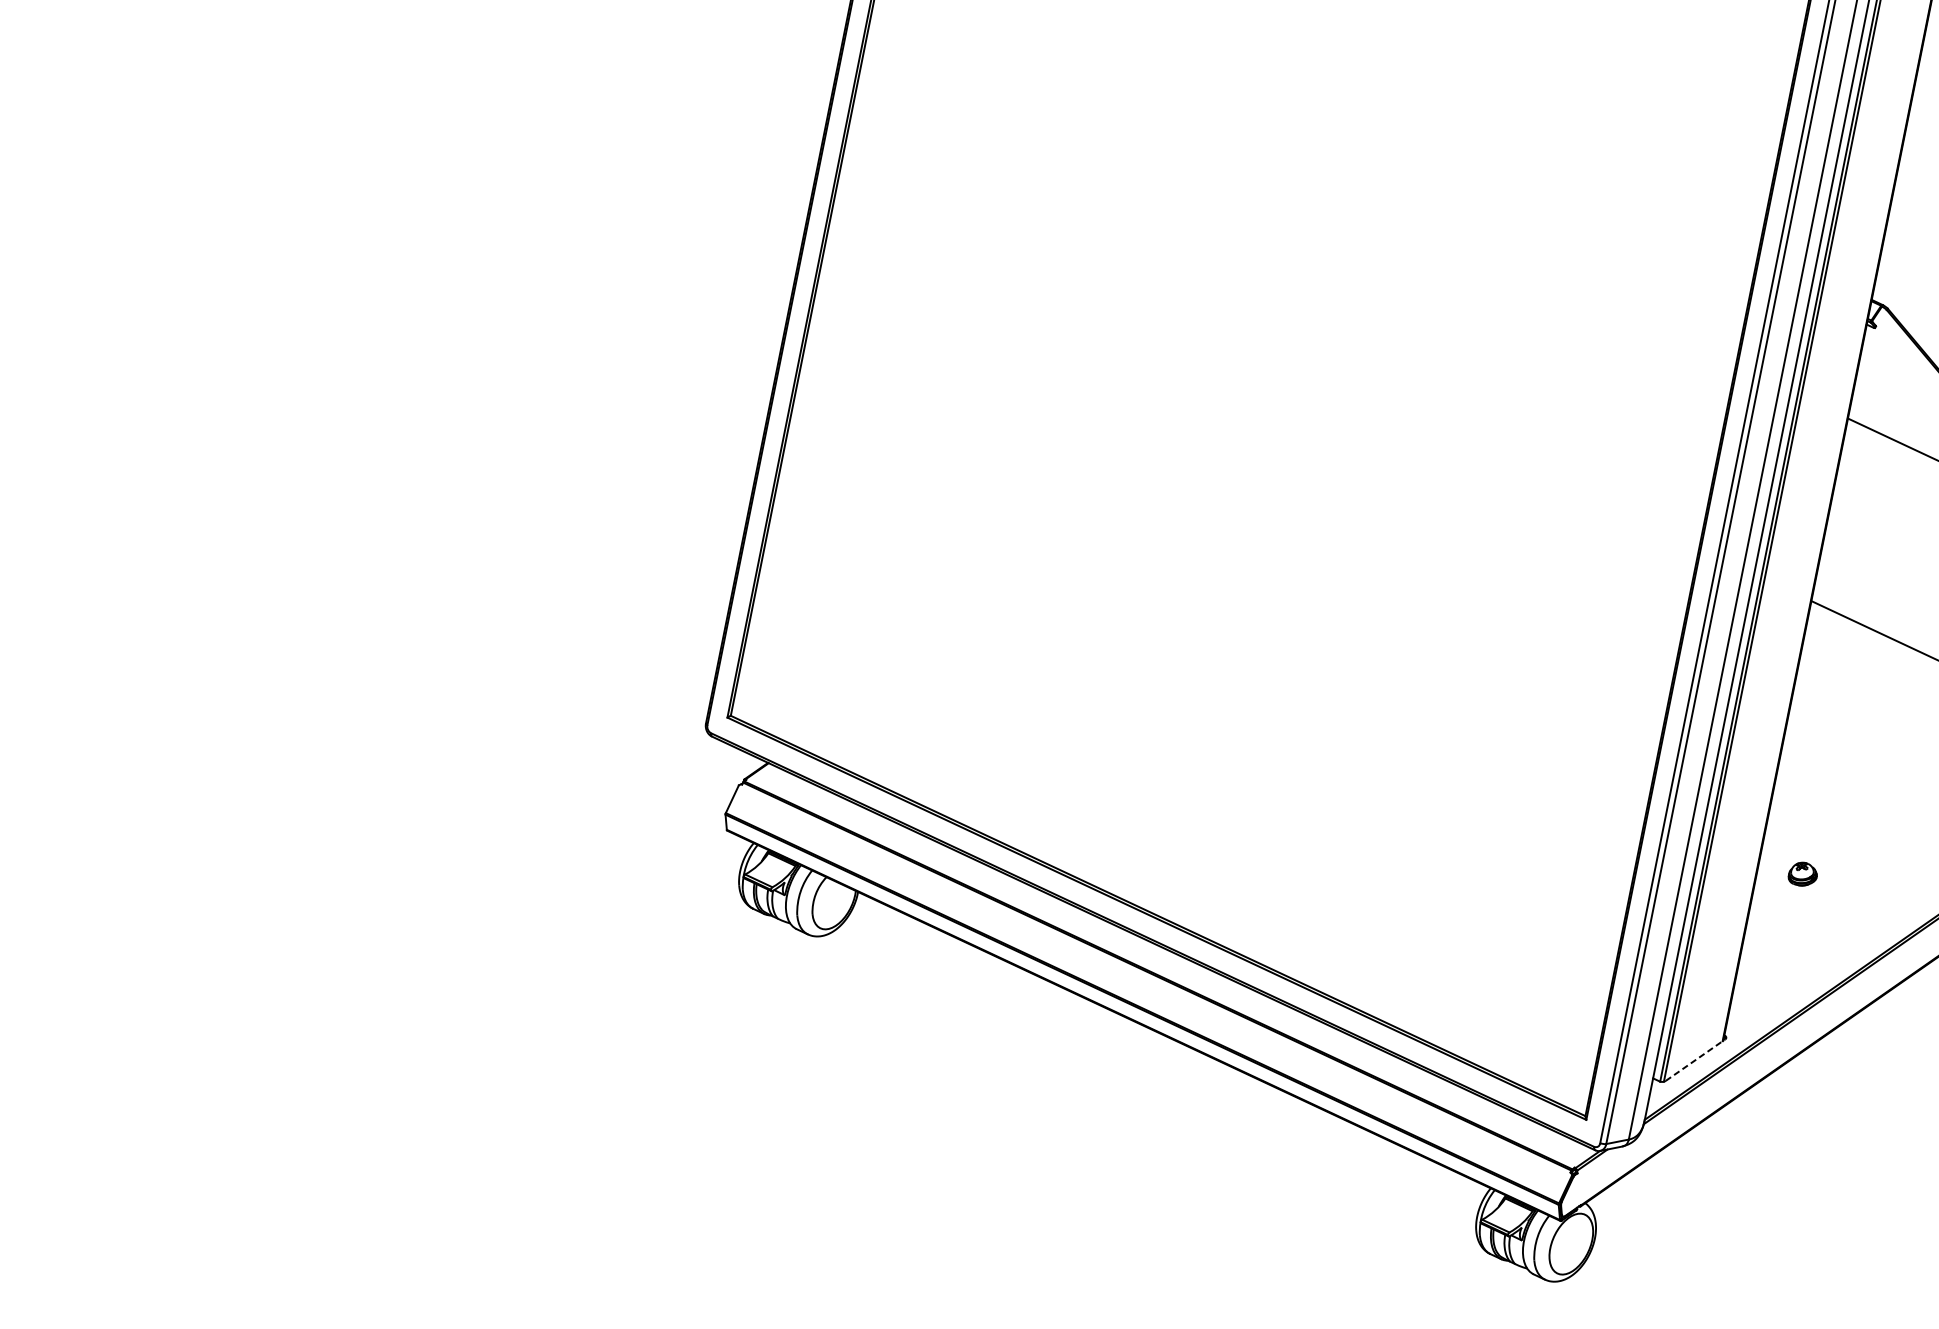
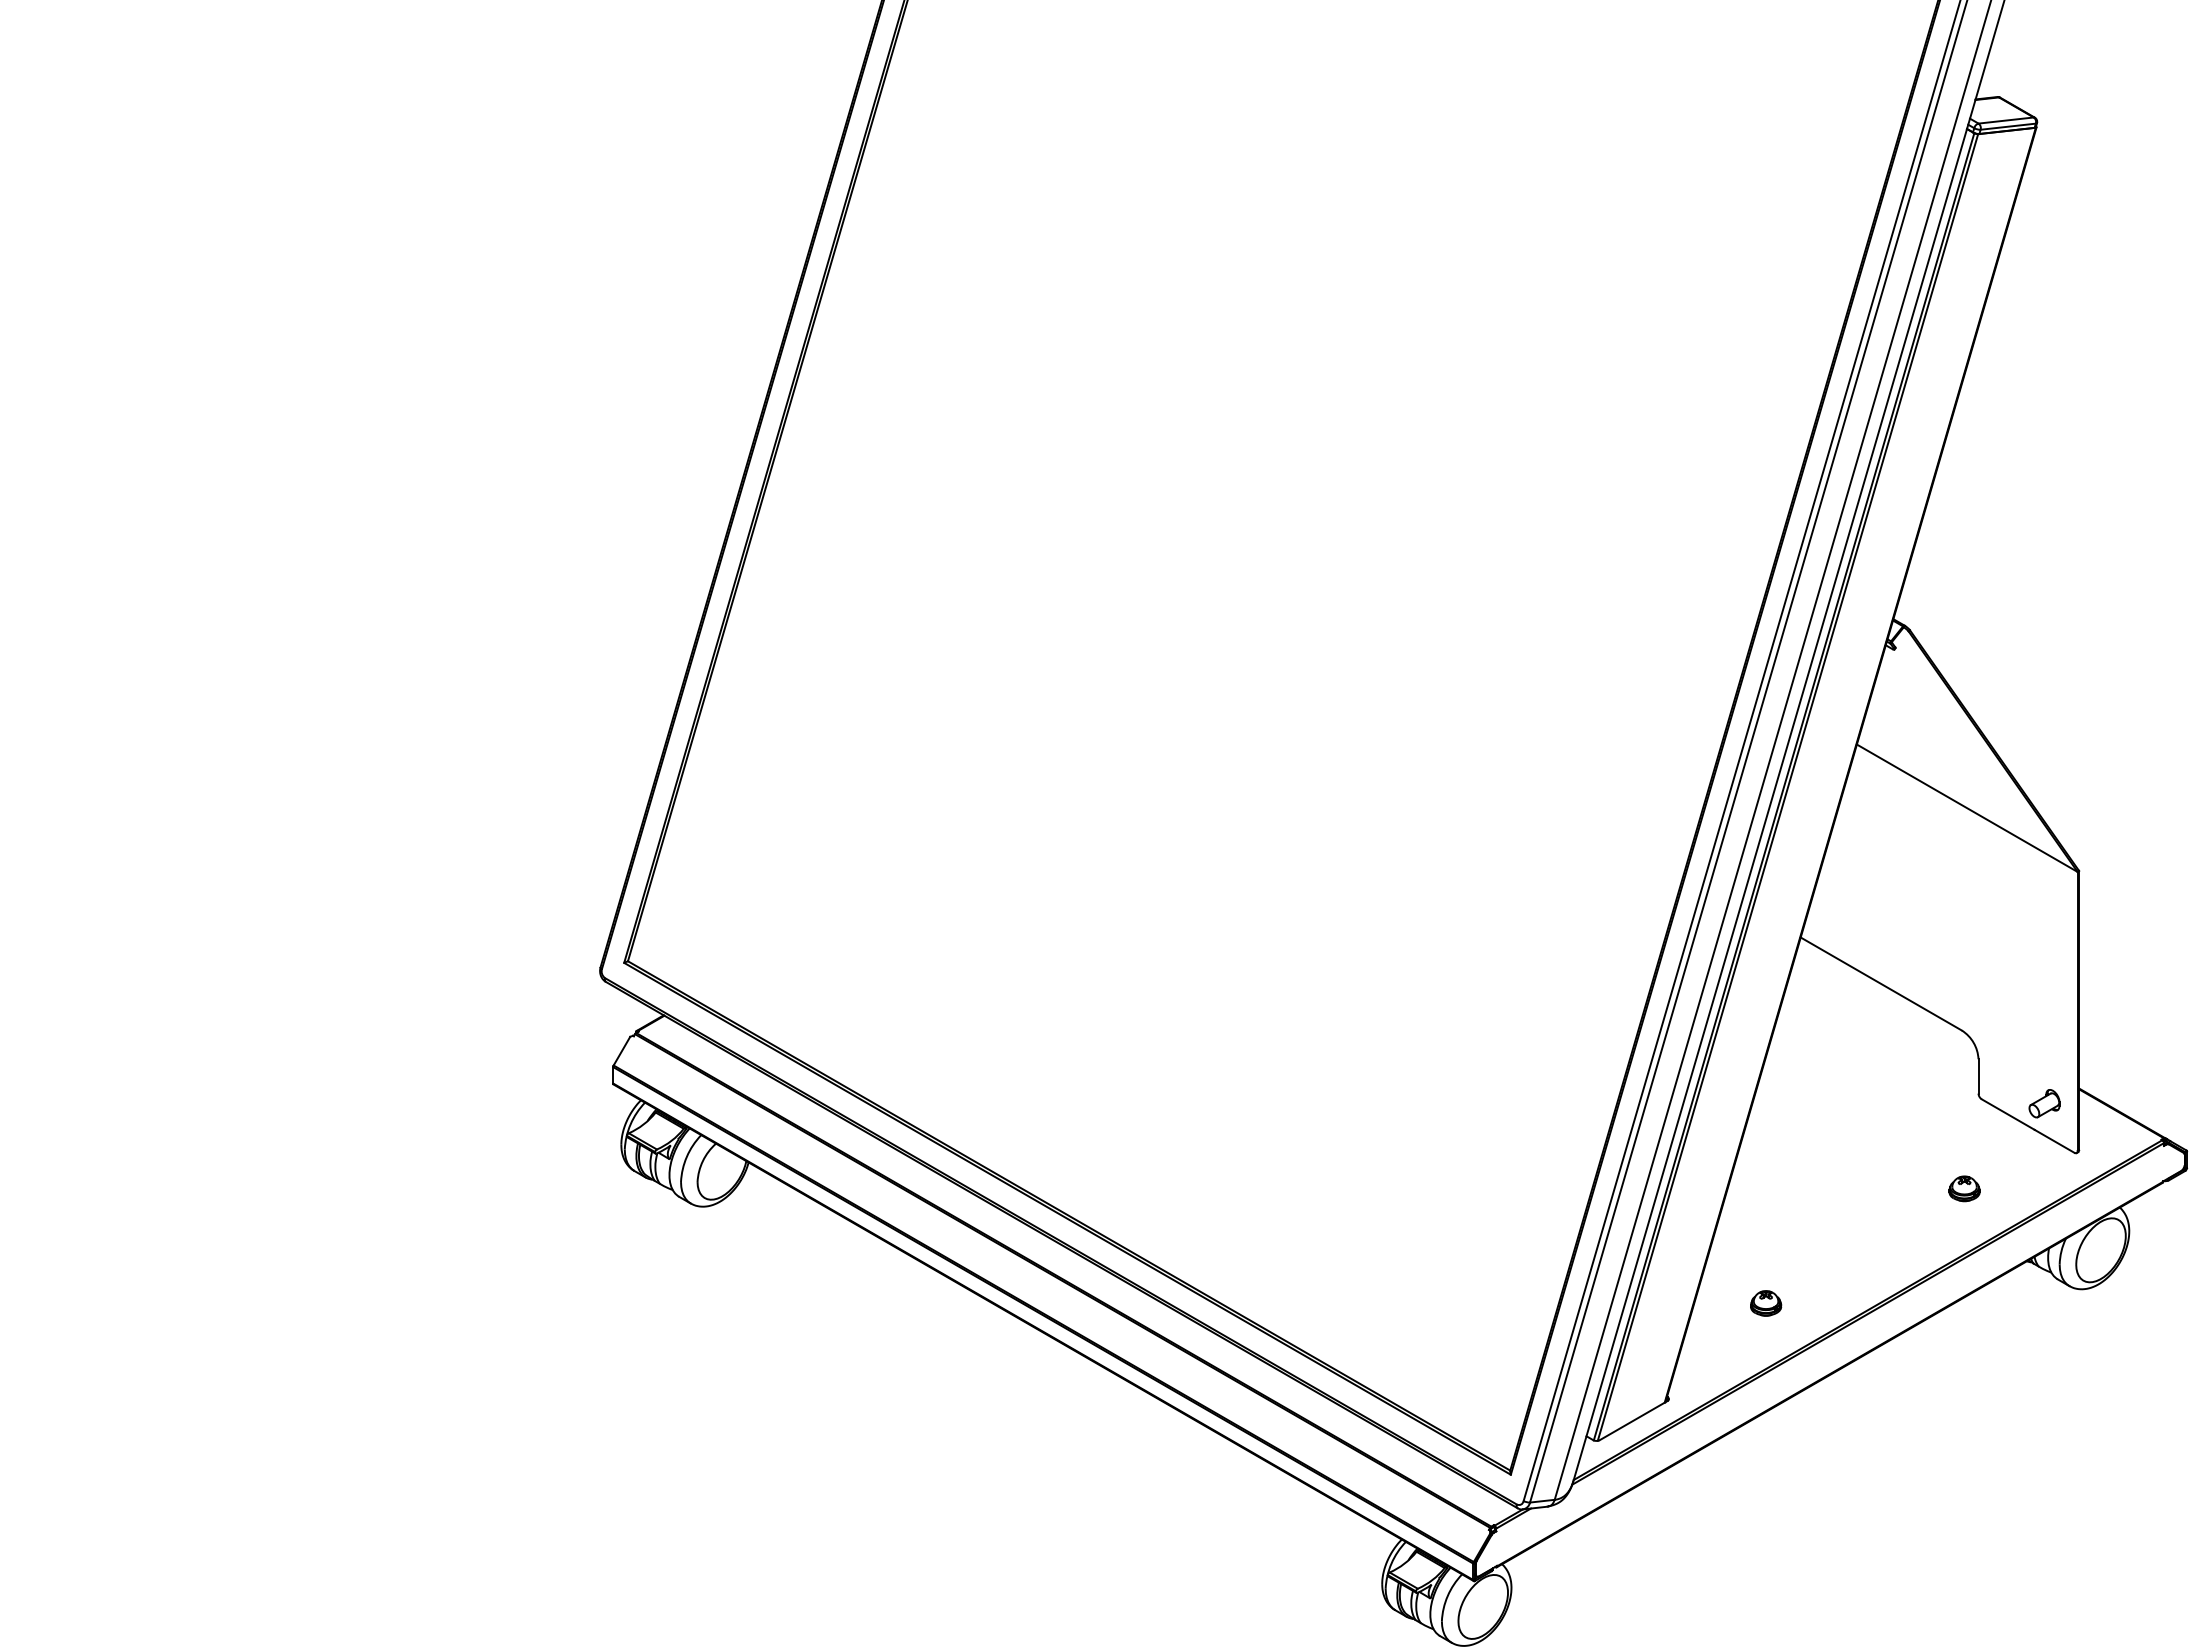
part: (1802, 874) -> (1766, 1303), moved
line: (1696, 1060) -> (1634, 1420), dashed -> solid

